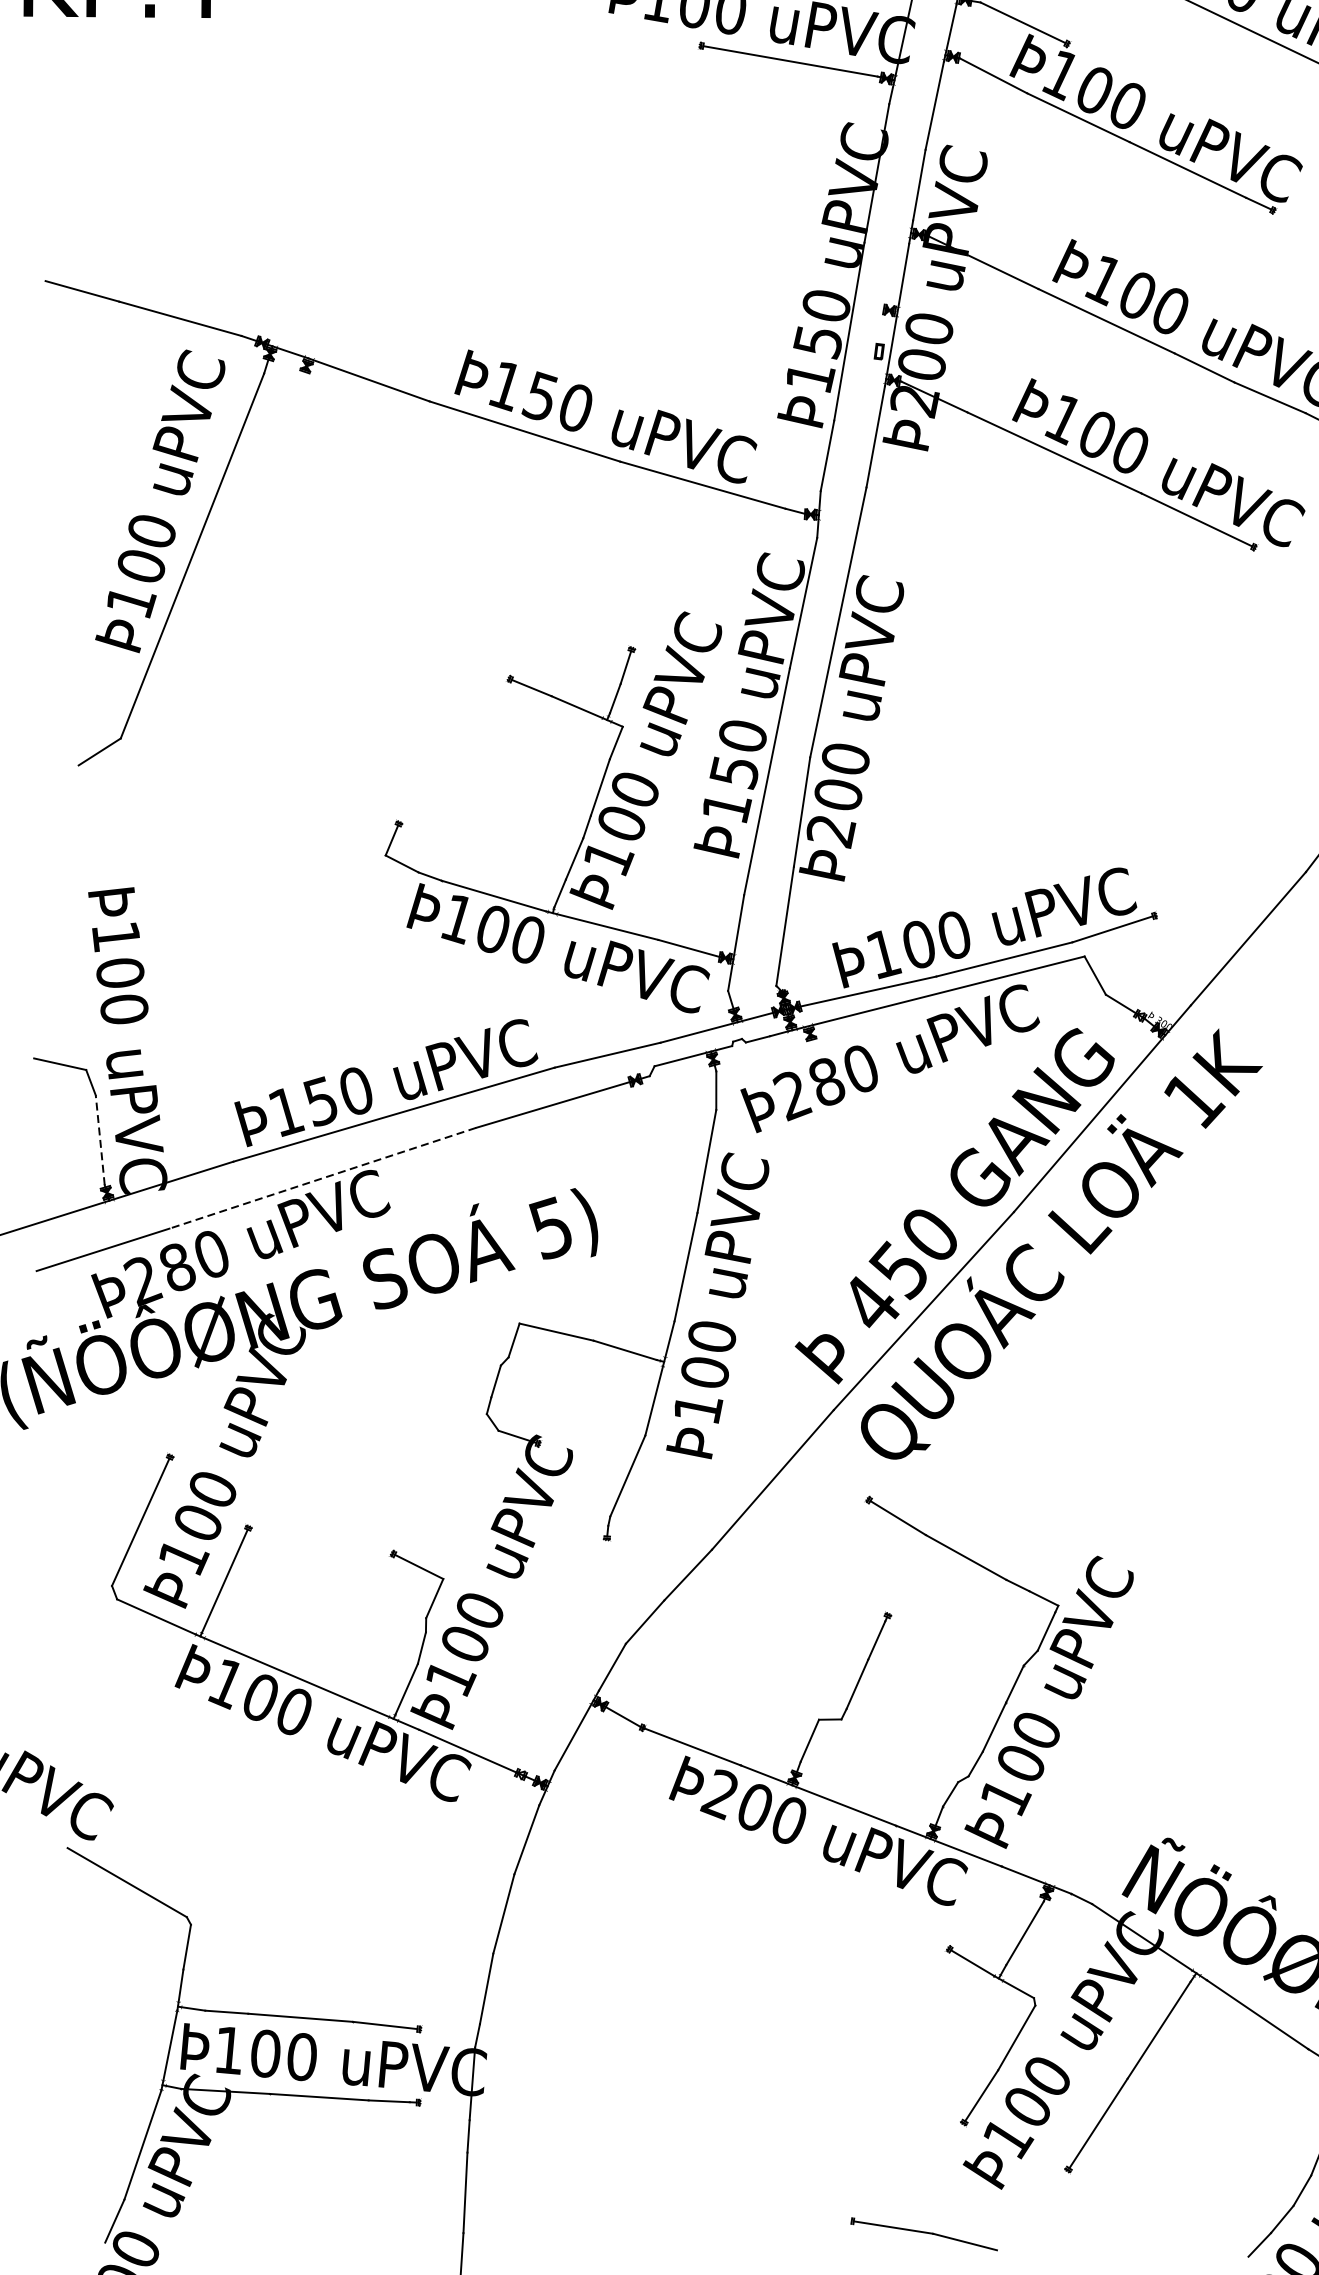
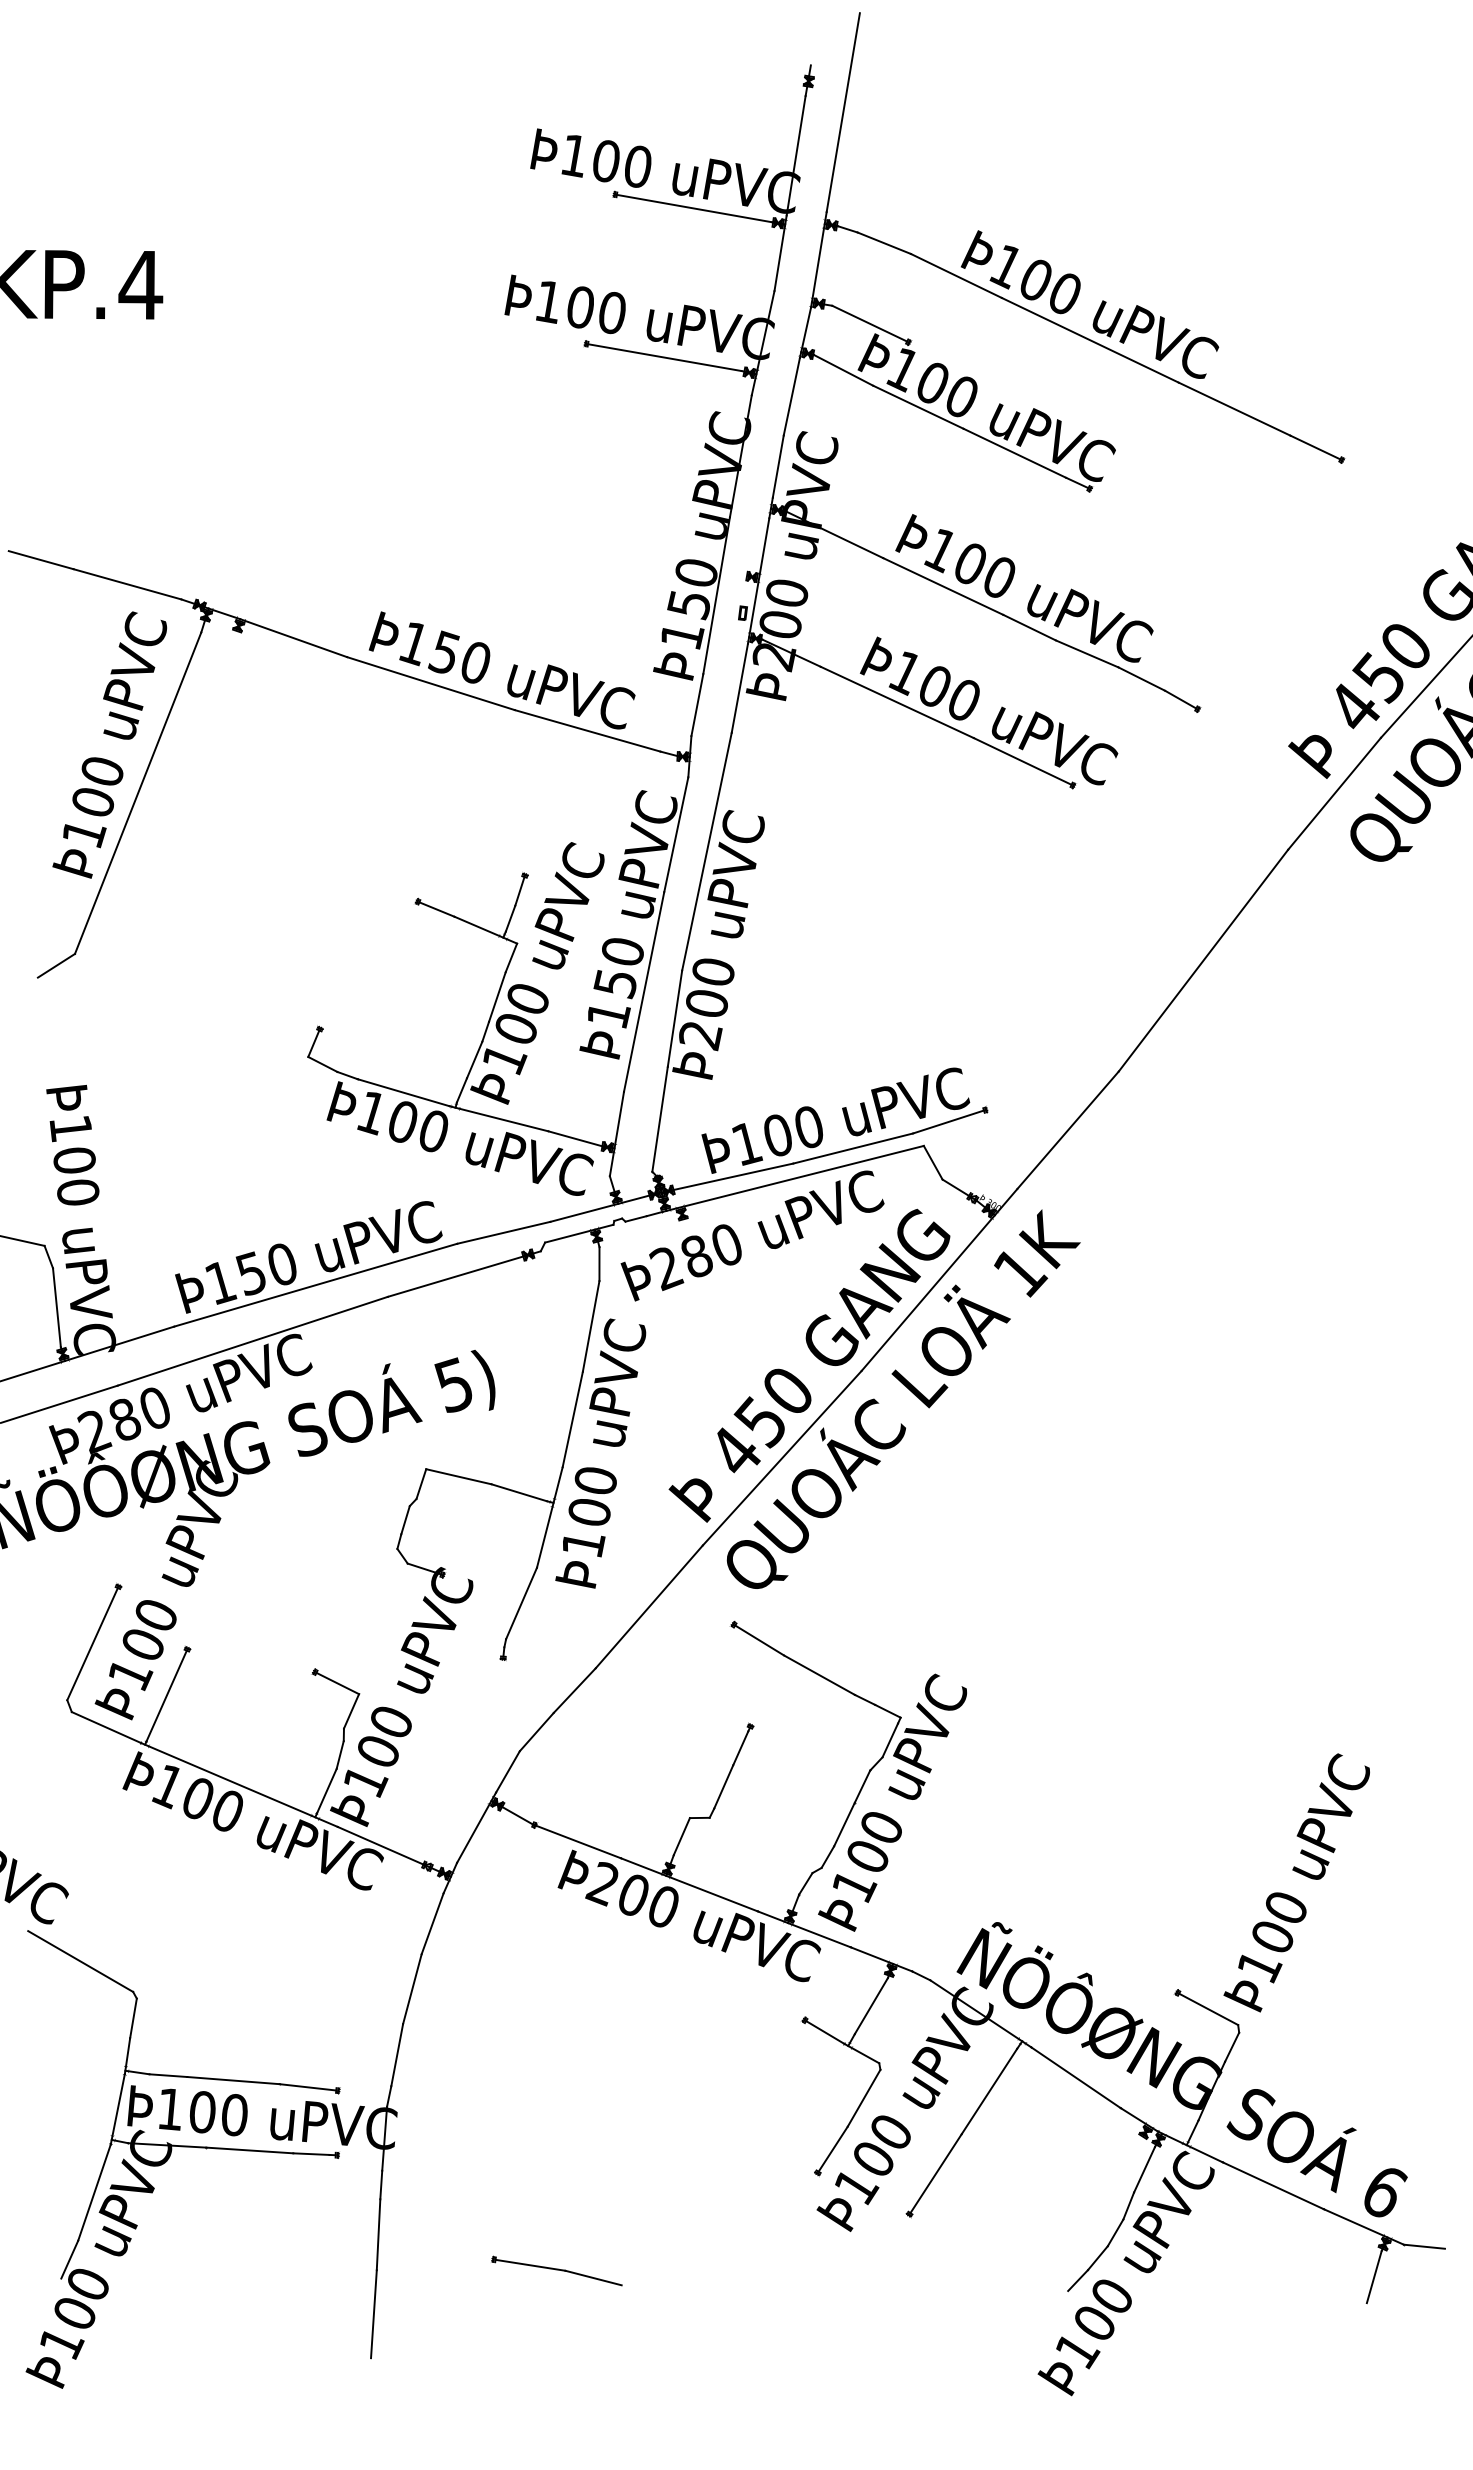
line: (99, 1139) -> (56, 1307), dashed -> solid
line: (322, 1178) -> (252, 1341), dashed -> solid
part: (923, 2233) -> (556, 2270), moved

